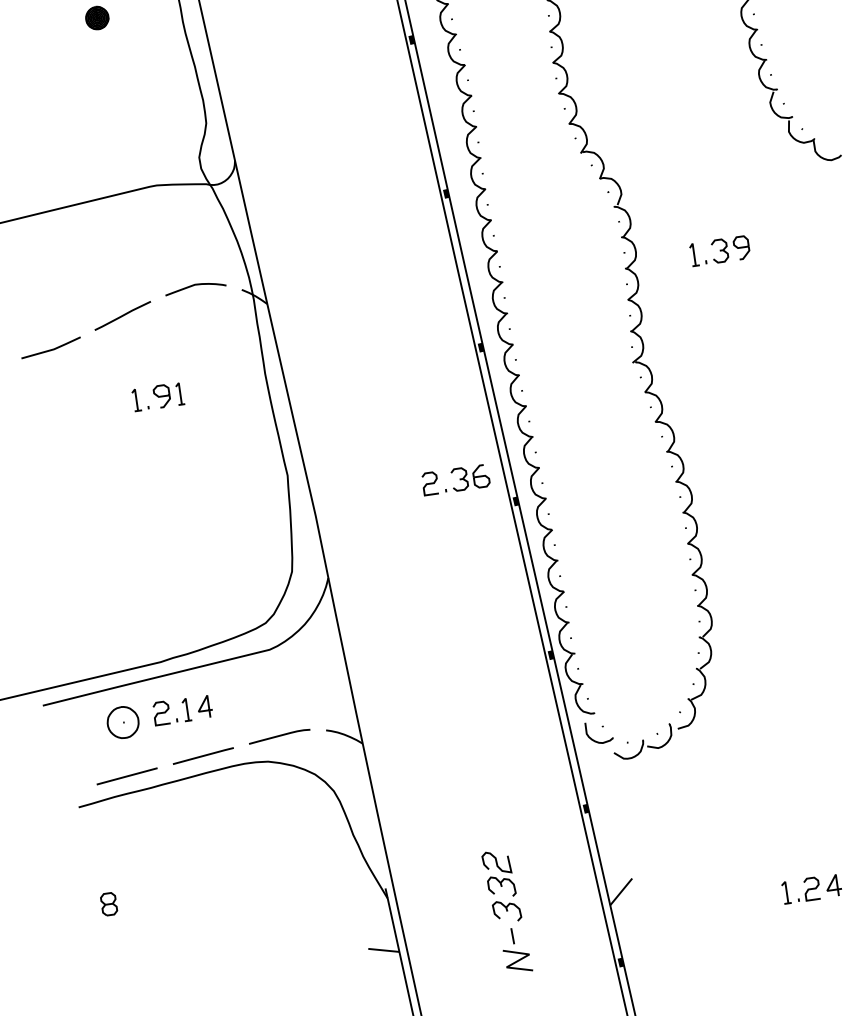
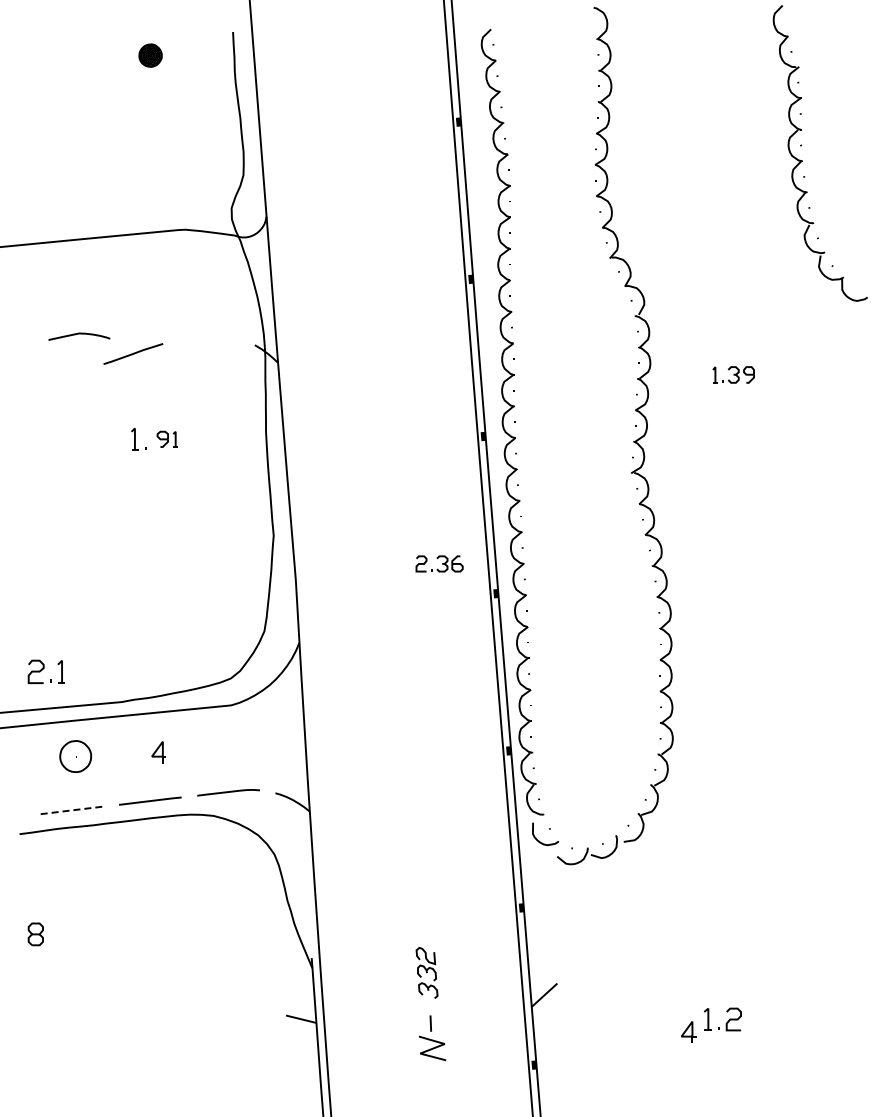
part: (719, 250) -> (733, 374), size x0.7
curve: (195, 285) -> (79, 334), moved
line: (50, 348) -> (57, 376), removed
part: (168, 395) -> (167, 439), size x0.7
part: (455, 479) -> (439, 563), size x0.7
part: (170, 711) -> (45, 671), moved
line: (126, 776) -> (71, 810), solid -> dashed
part: (833, 884) -> (688, 1031), moved
part: (501, 886) -> (426, 972), size x0.7

